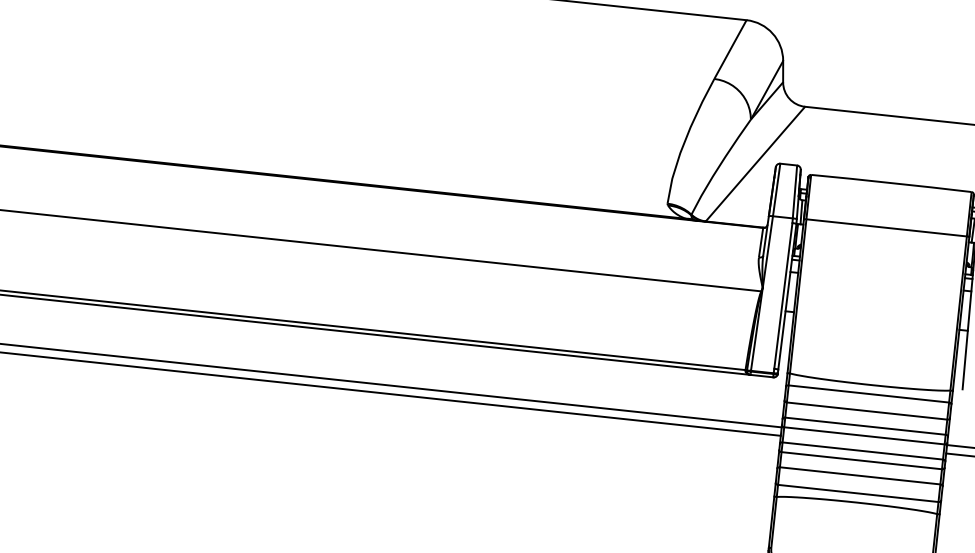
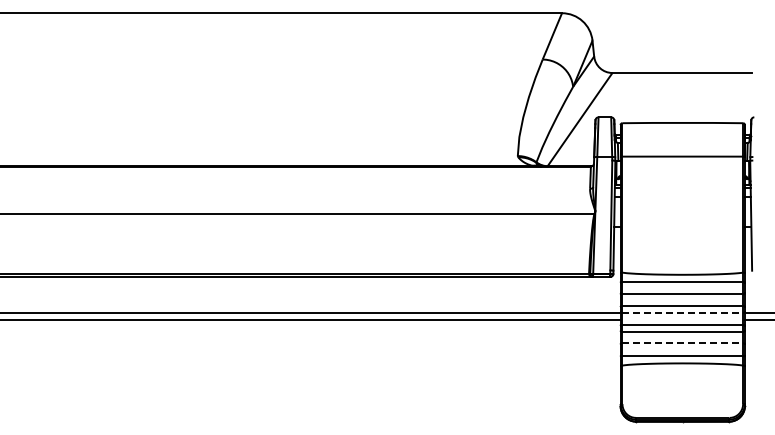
line: (865, 436) -> (683, 313), solid -> dashed
line: (861, 476) -> (683, 343), solid -> dashed

